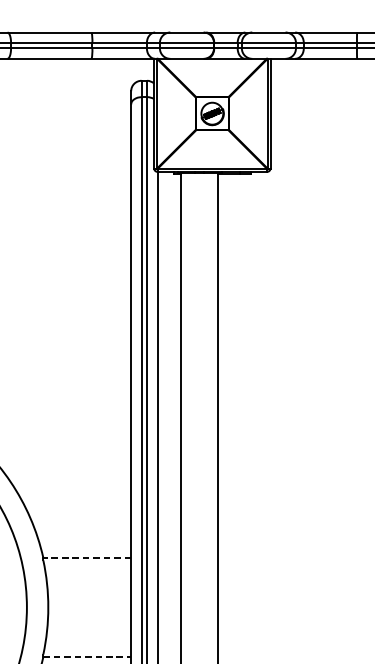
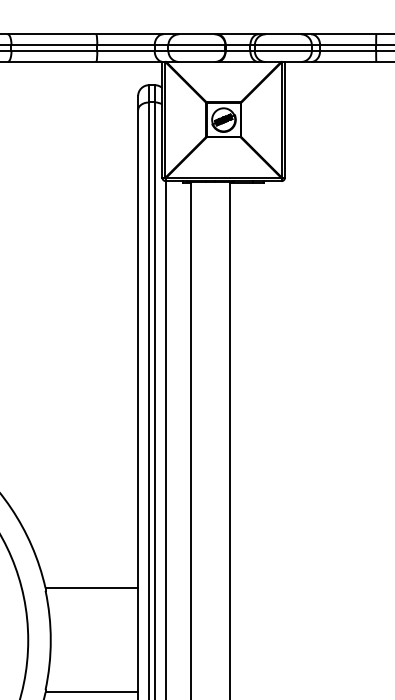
line: (86, 558) -> (91, 588), dashed -> solid
line: (87, 656) -> (92, 692), dashed -> solid

